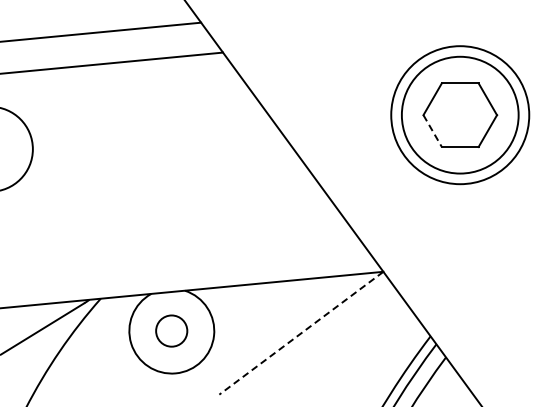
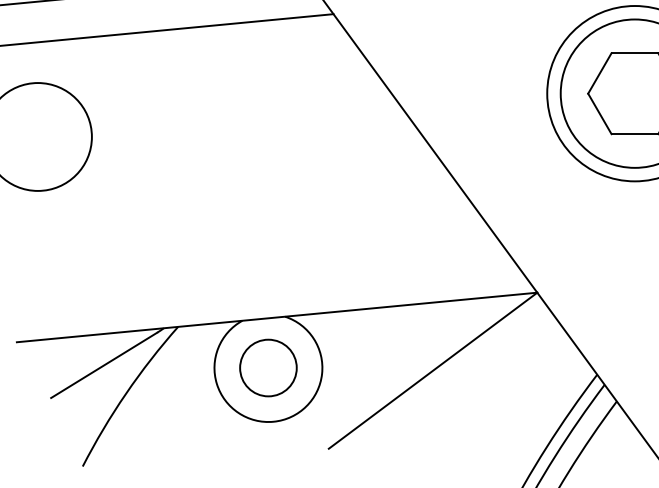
line: (432, 131) -> (599, 114), dashed -> solid
circle: (171, 330) -> (268, 367), size x1.43
line: (300, 333) -> (431, 371), dashed -> solid

